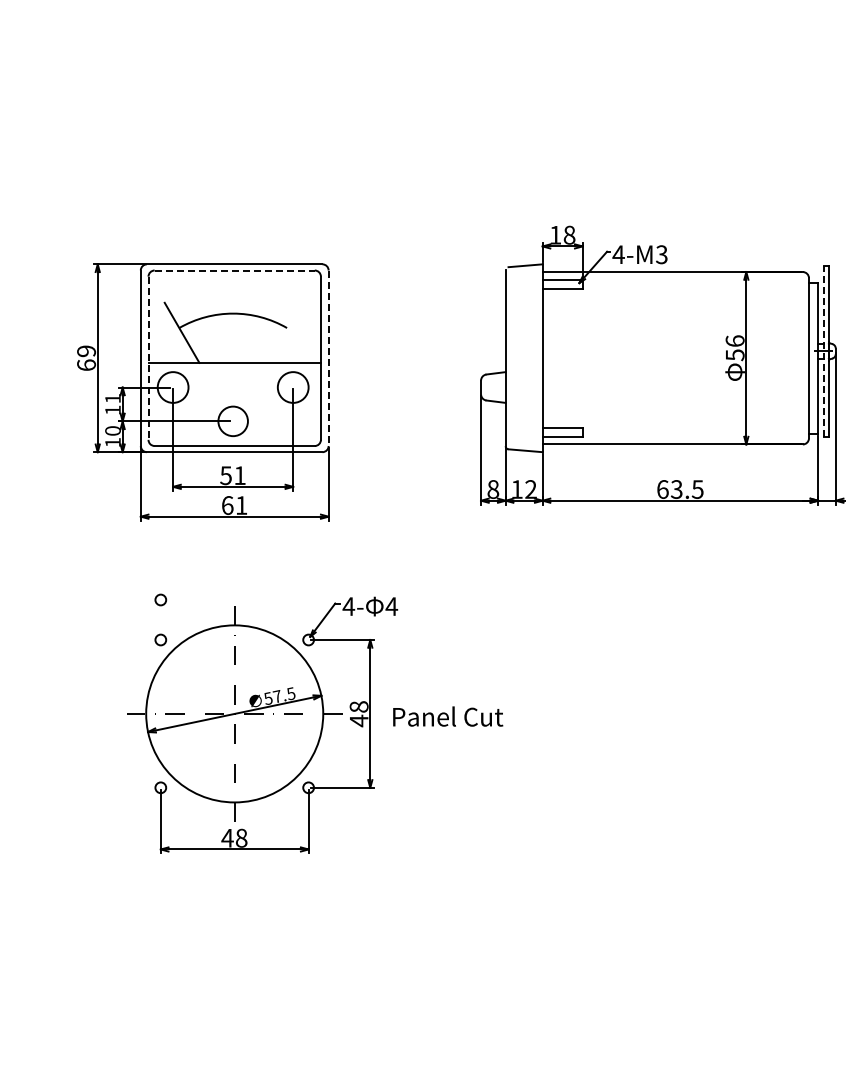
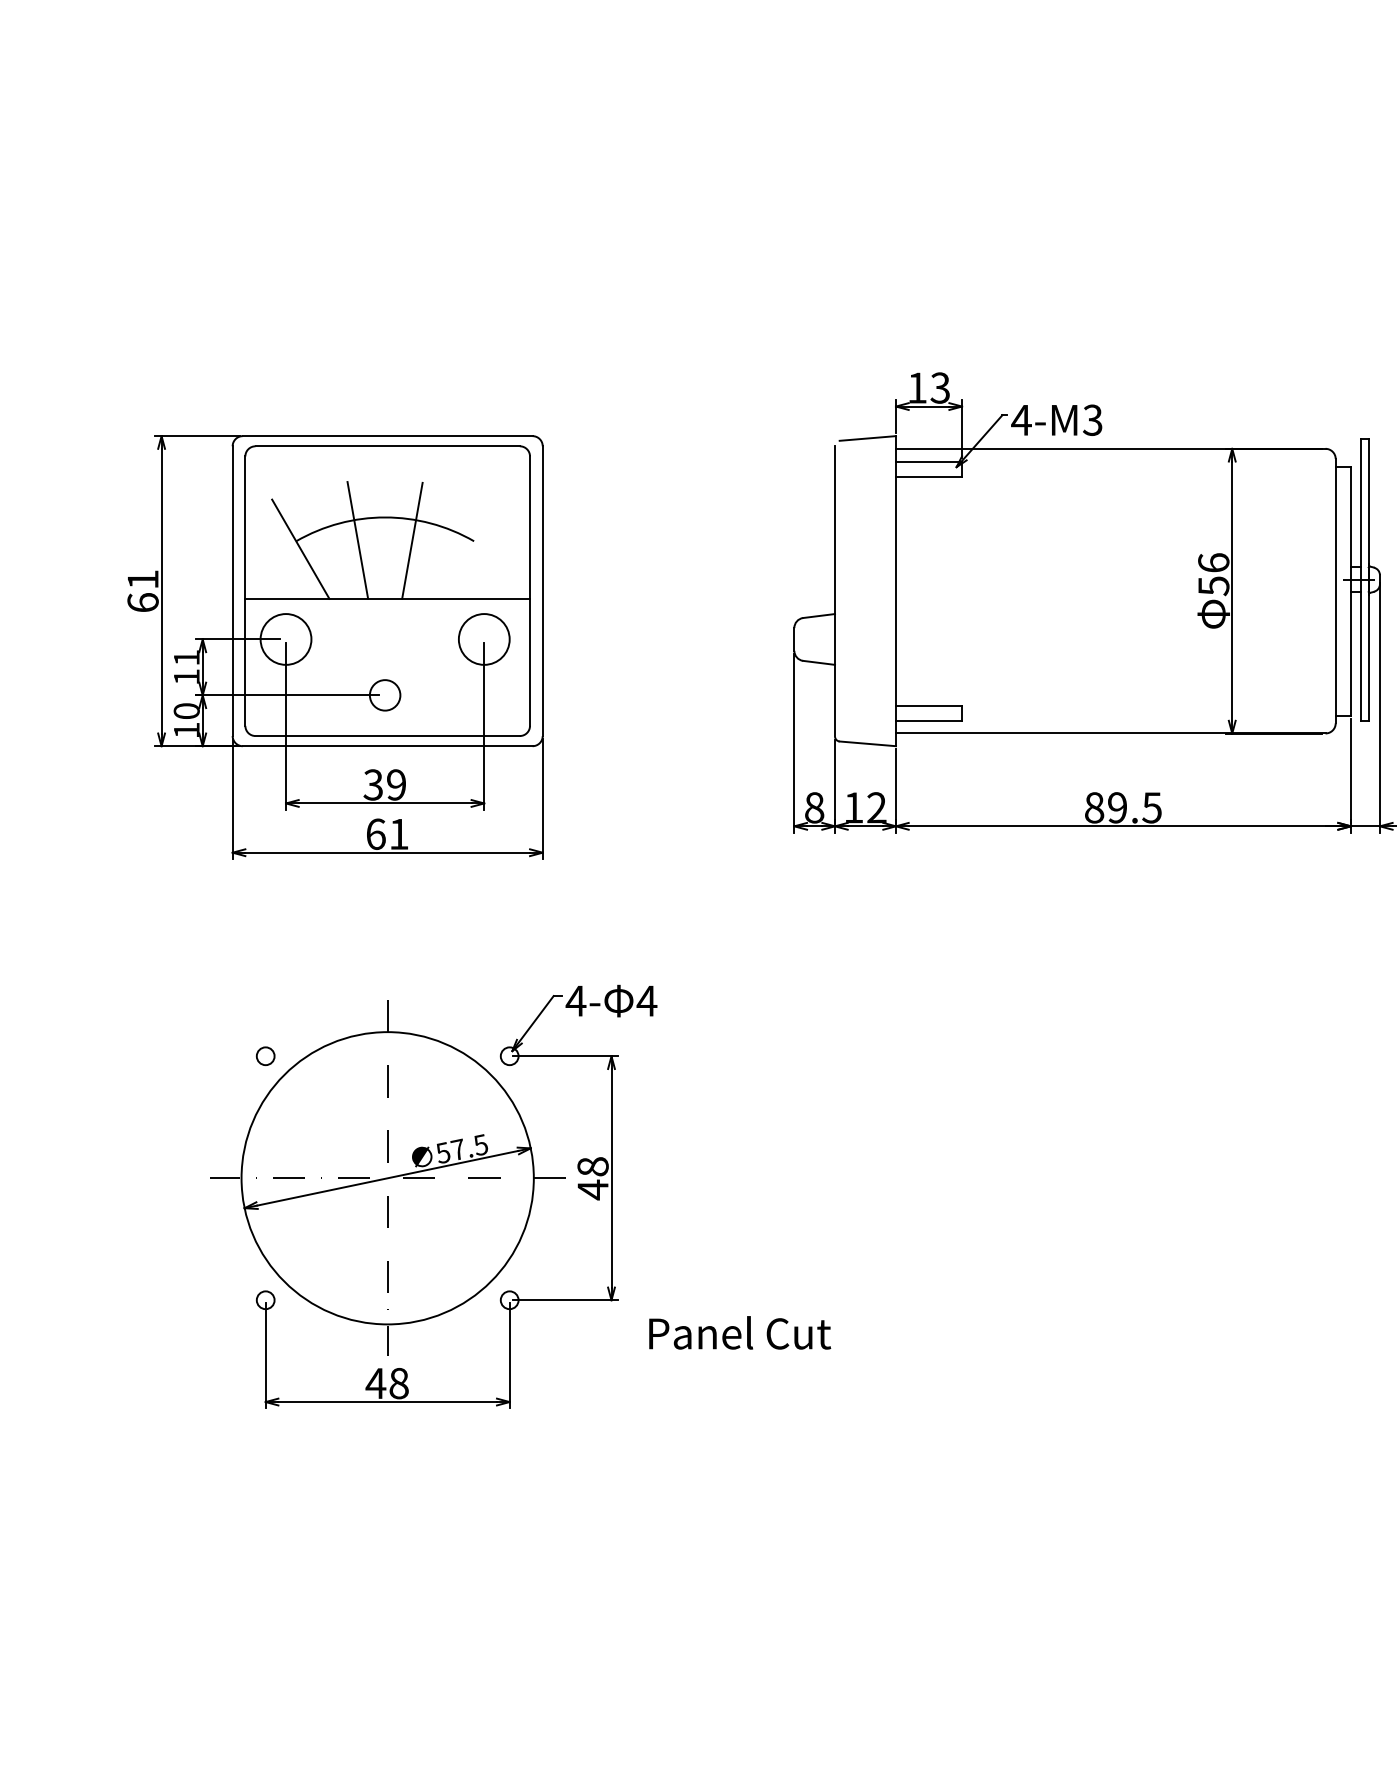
text: (569, 234) -> (940, 386), 18 -> 13
line: (235, 270) -> (388, 446), dashed -> solid
line: (216, 327) -> (357, 540), added
line: (249, 327) -> (412, 540), added
line: (824, 350) -> (1361, 578), dashed -> solid
text: (86, 351) -> (143, 579), 69 -> 61
line: (148, 358) -> (245, 591), dashed -> solid
line: (328, 358) -> (542, 591), dashed -> solid
circle: (232, 421) -> (384, 695), size x0.62
text: (232, 475) -> (384, 784), 51 -> 39
text: (669, 489) -> (1105, 807), 63.5 -> 89.5
circle: (160, 599) -> (265, 989), removed
text: (448, 716) -> (740, 1332), moved

